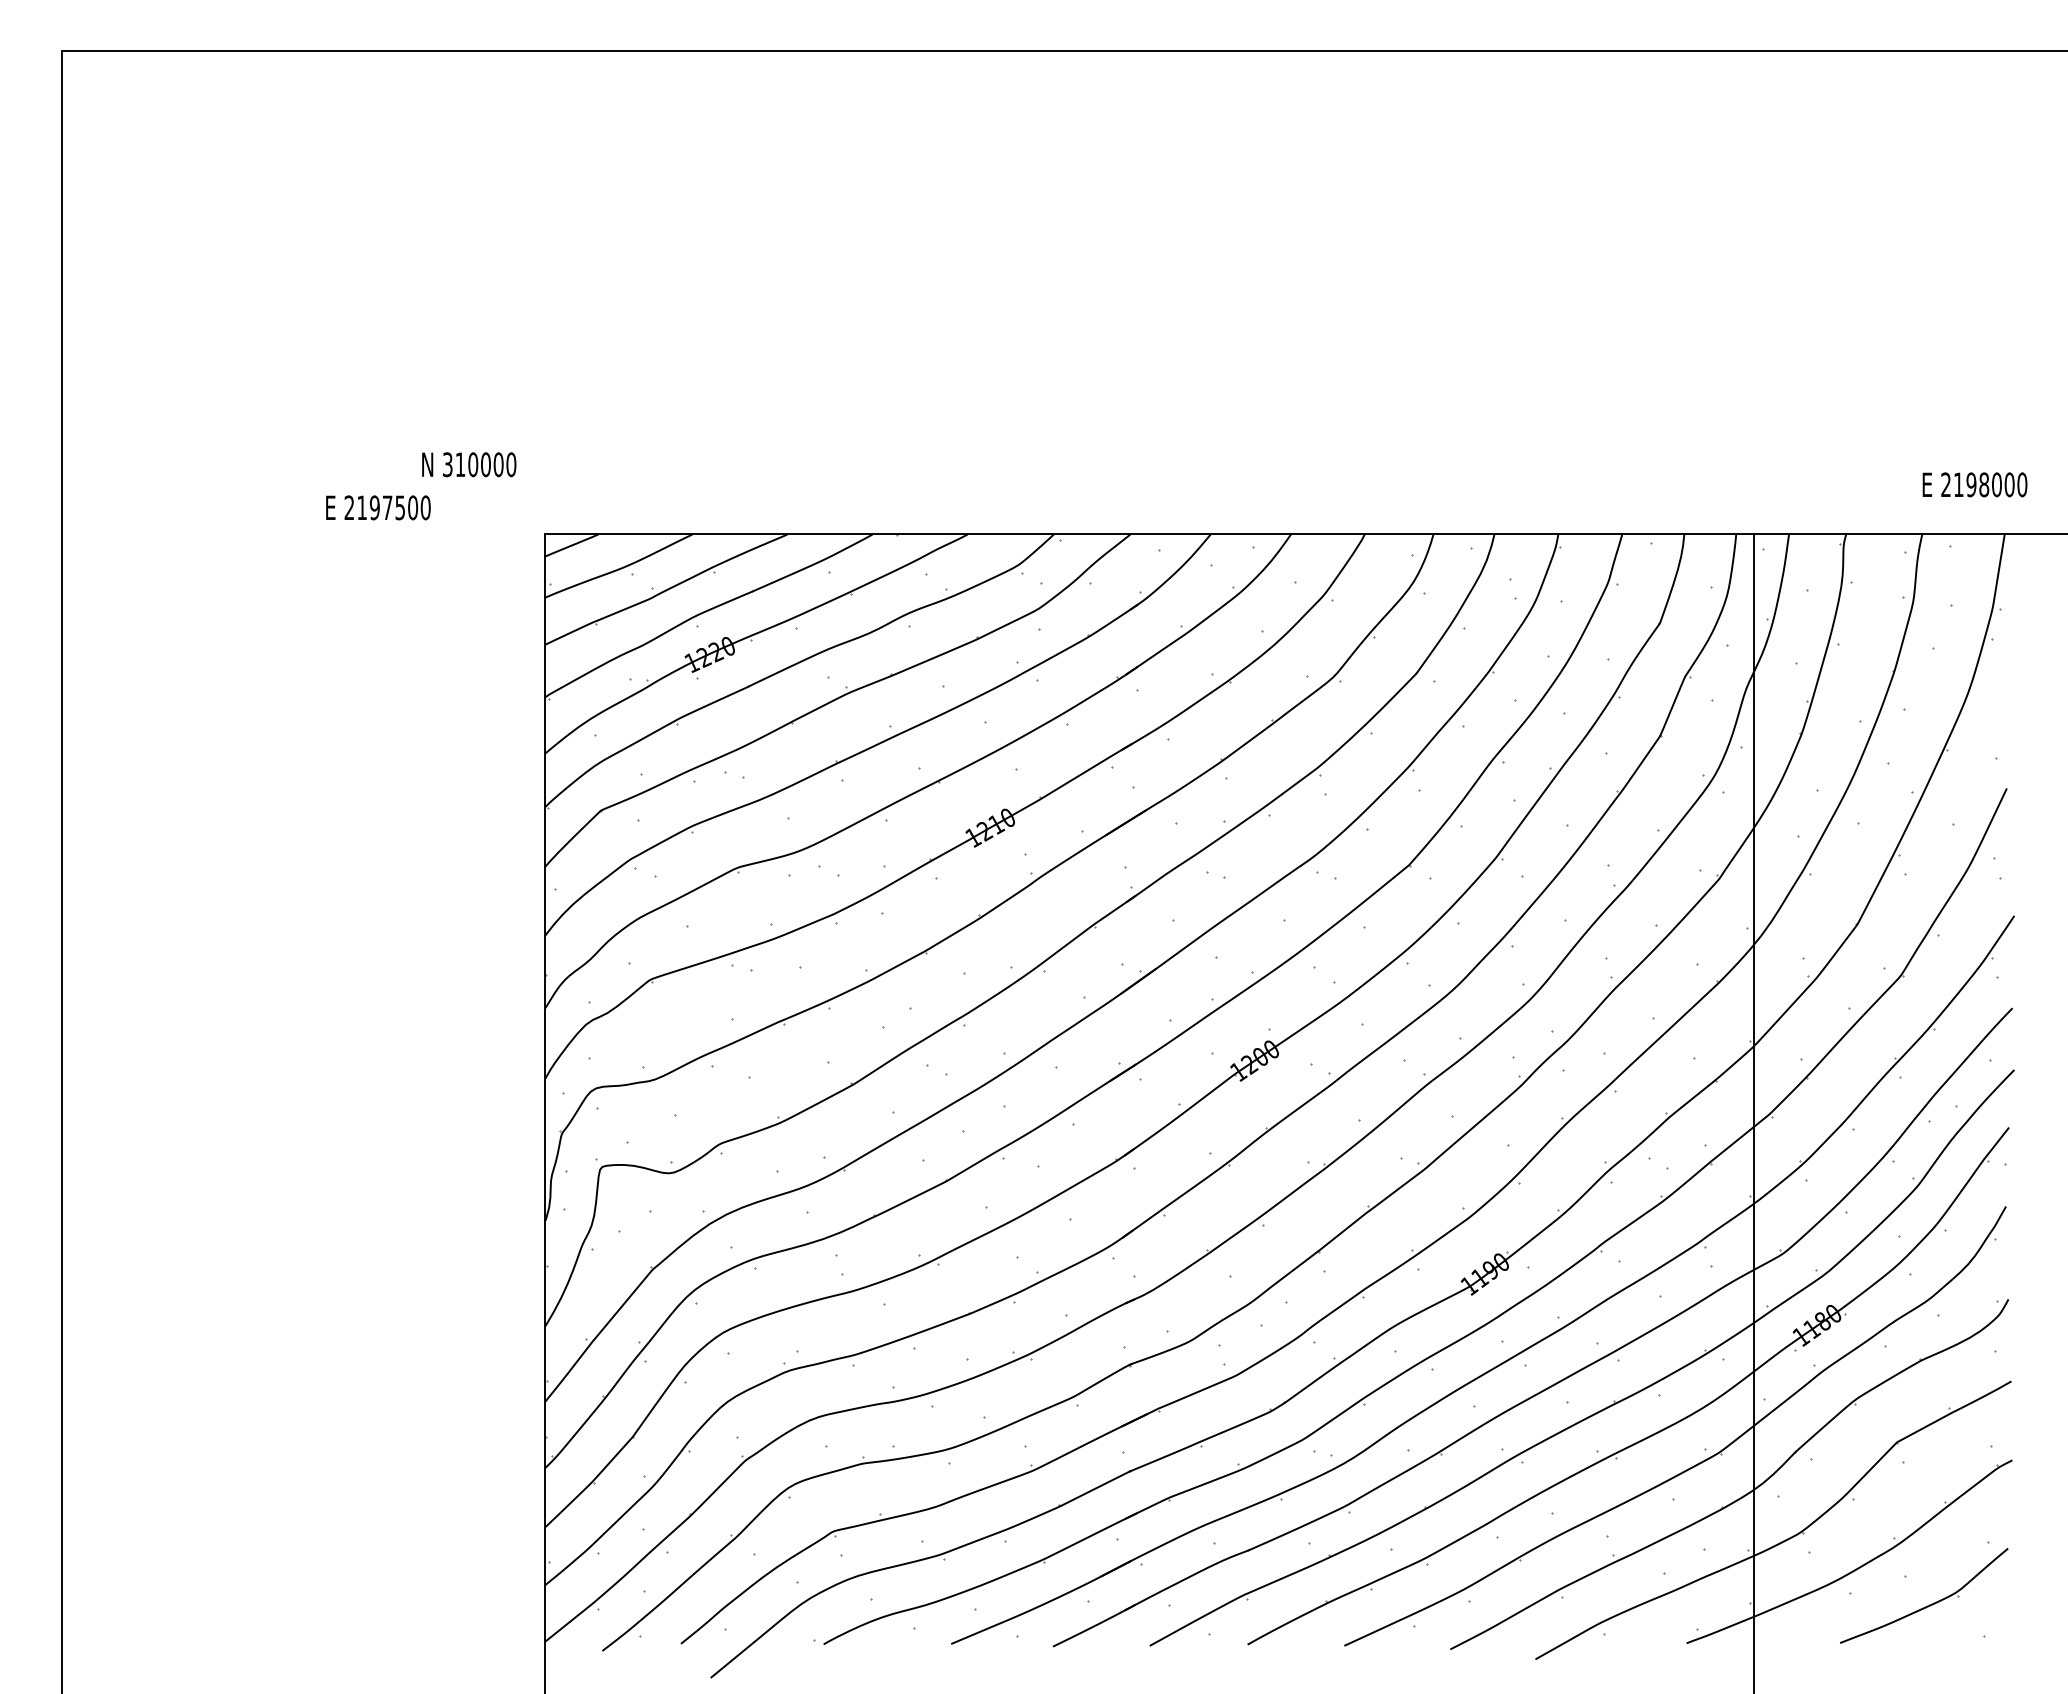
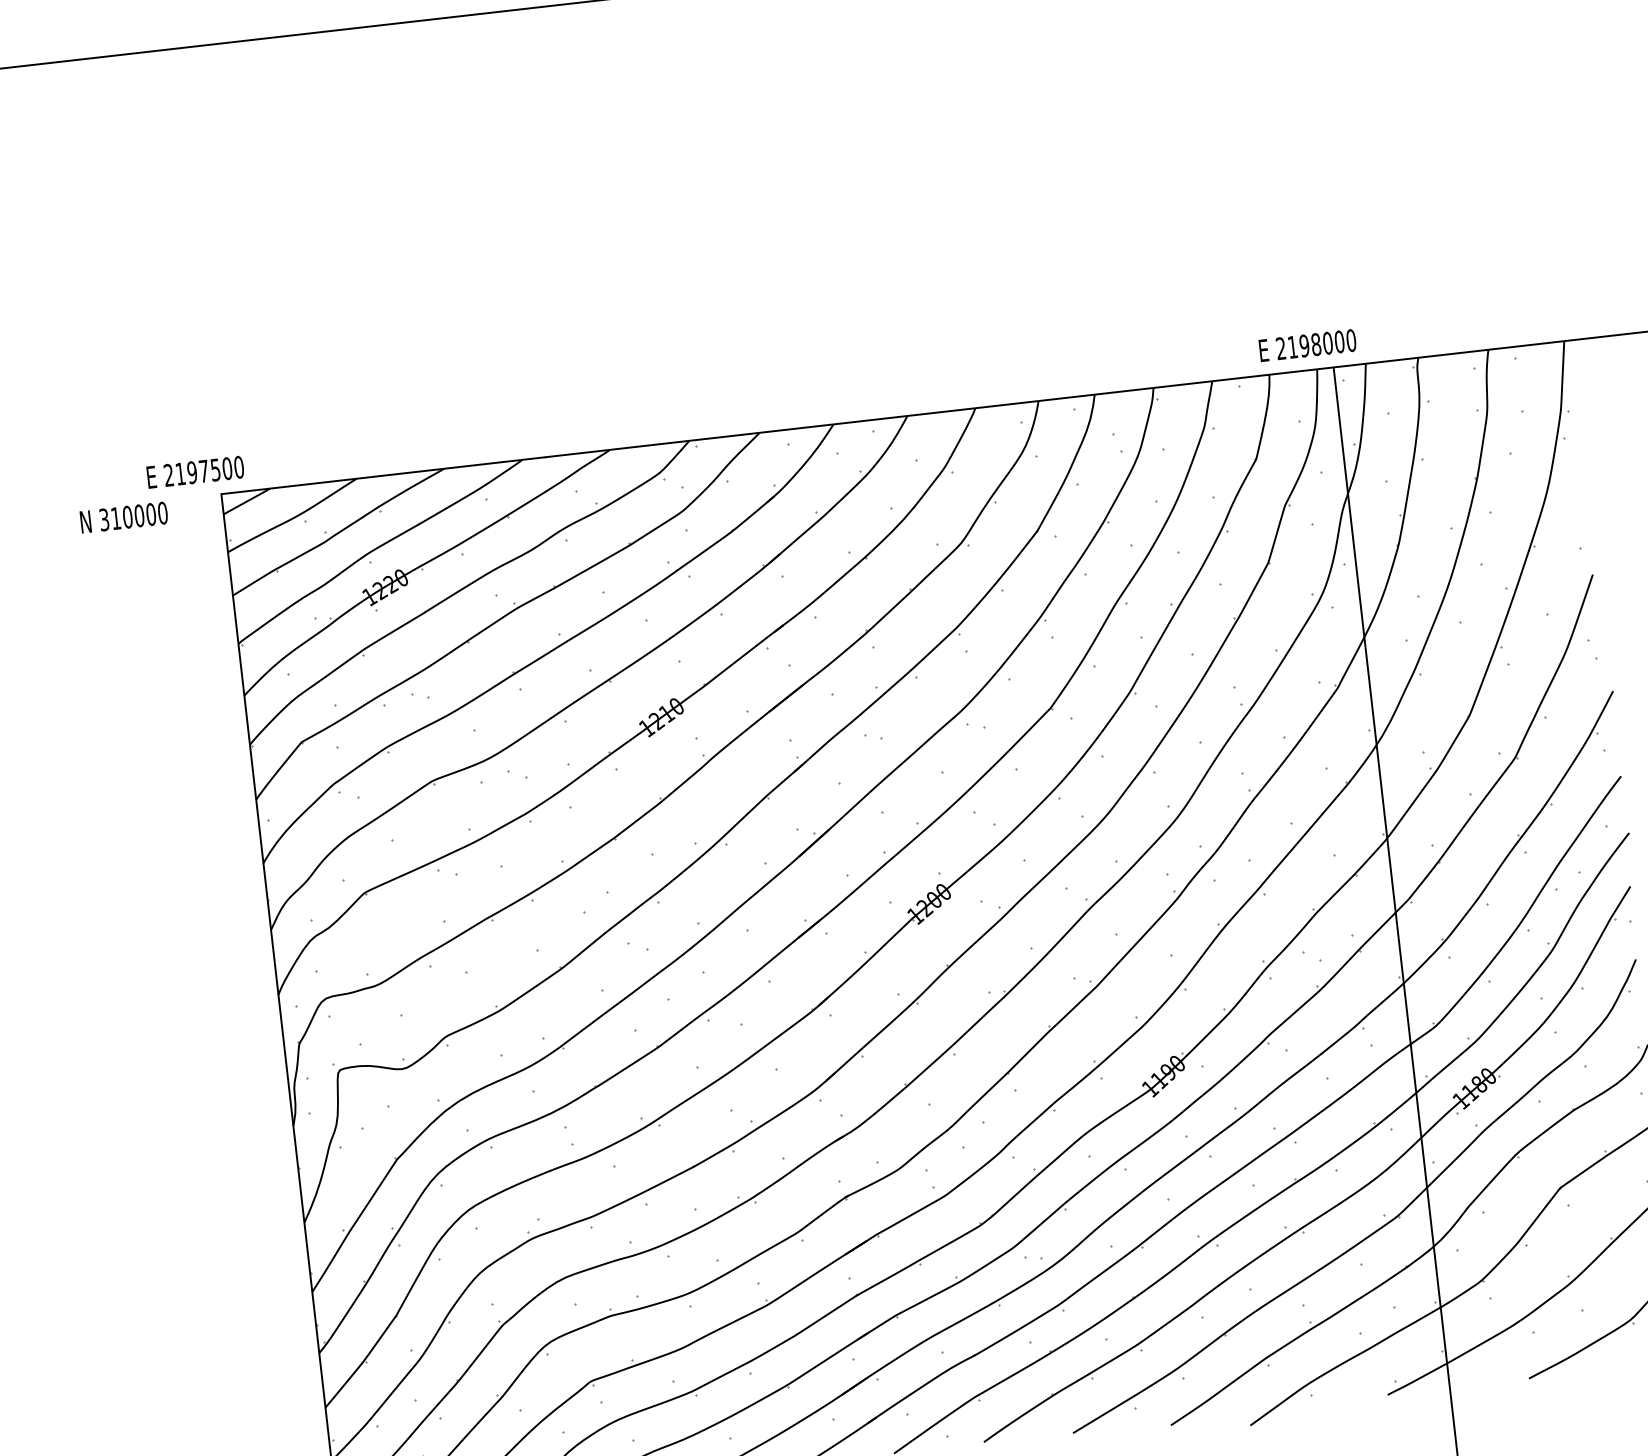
text: (469, 464) -> (124, 517), moved
text: (1974, 484) -> (1307, 345), moved
text: (378, 507) -> (195, 471), moved

